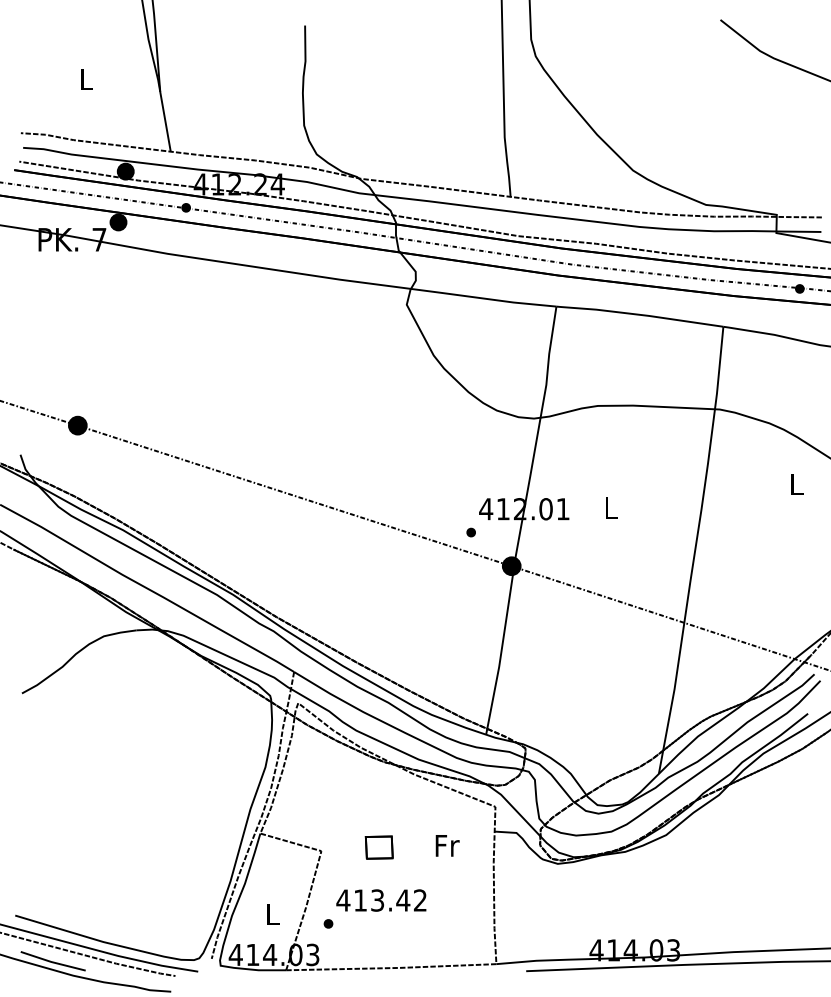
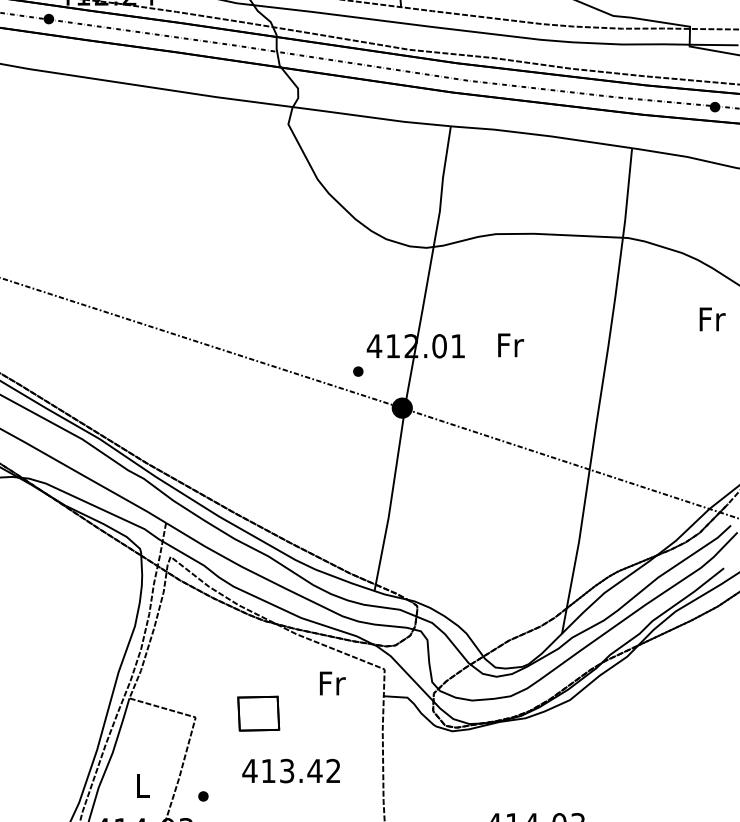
text: (797, 484) -> (712, 319), L -> Fr
text: (611, 508) -> (510, 345), L -> Fr
text: (447, 845) -> (332, 683), moved
part: (378, 847) -> (257, 713), size x1.4
text: (381, 900) -> (291, 771), moved

